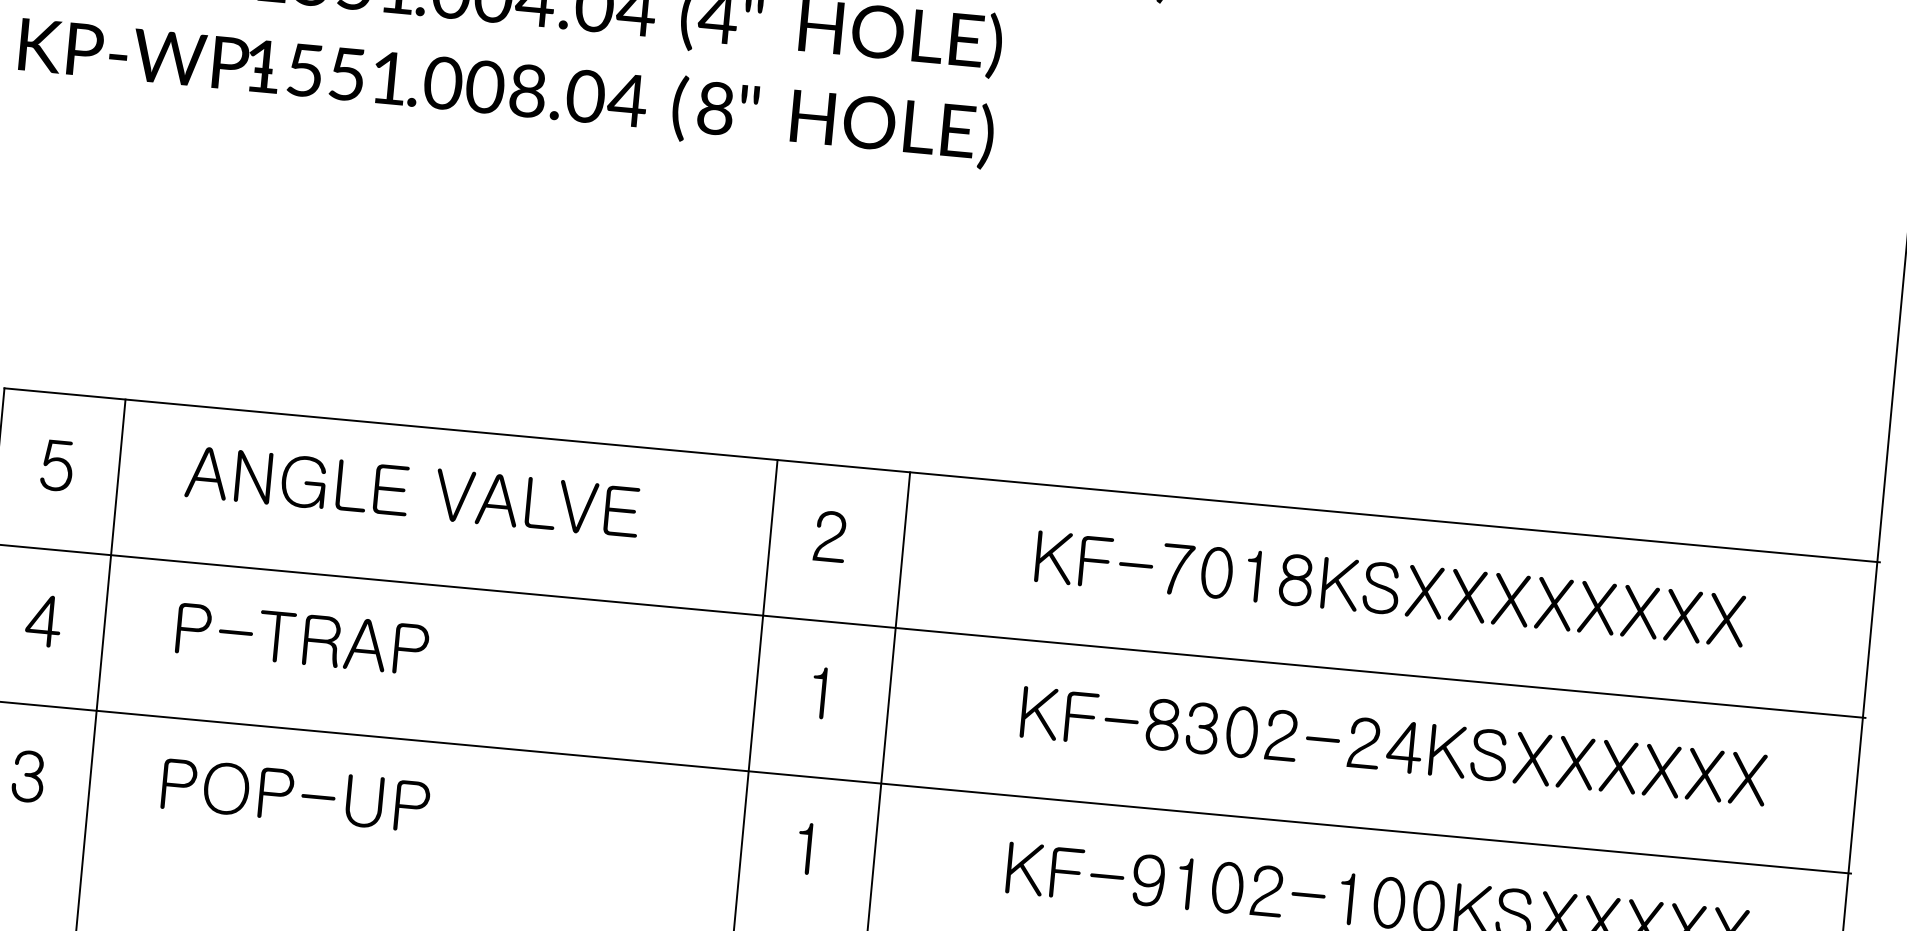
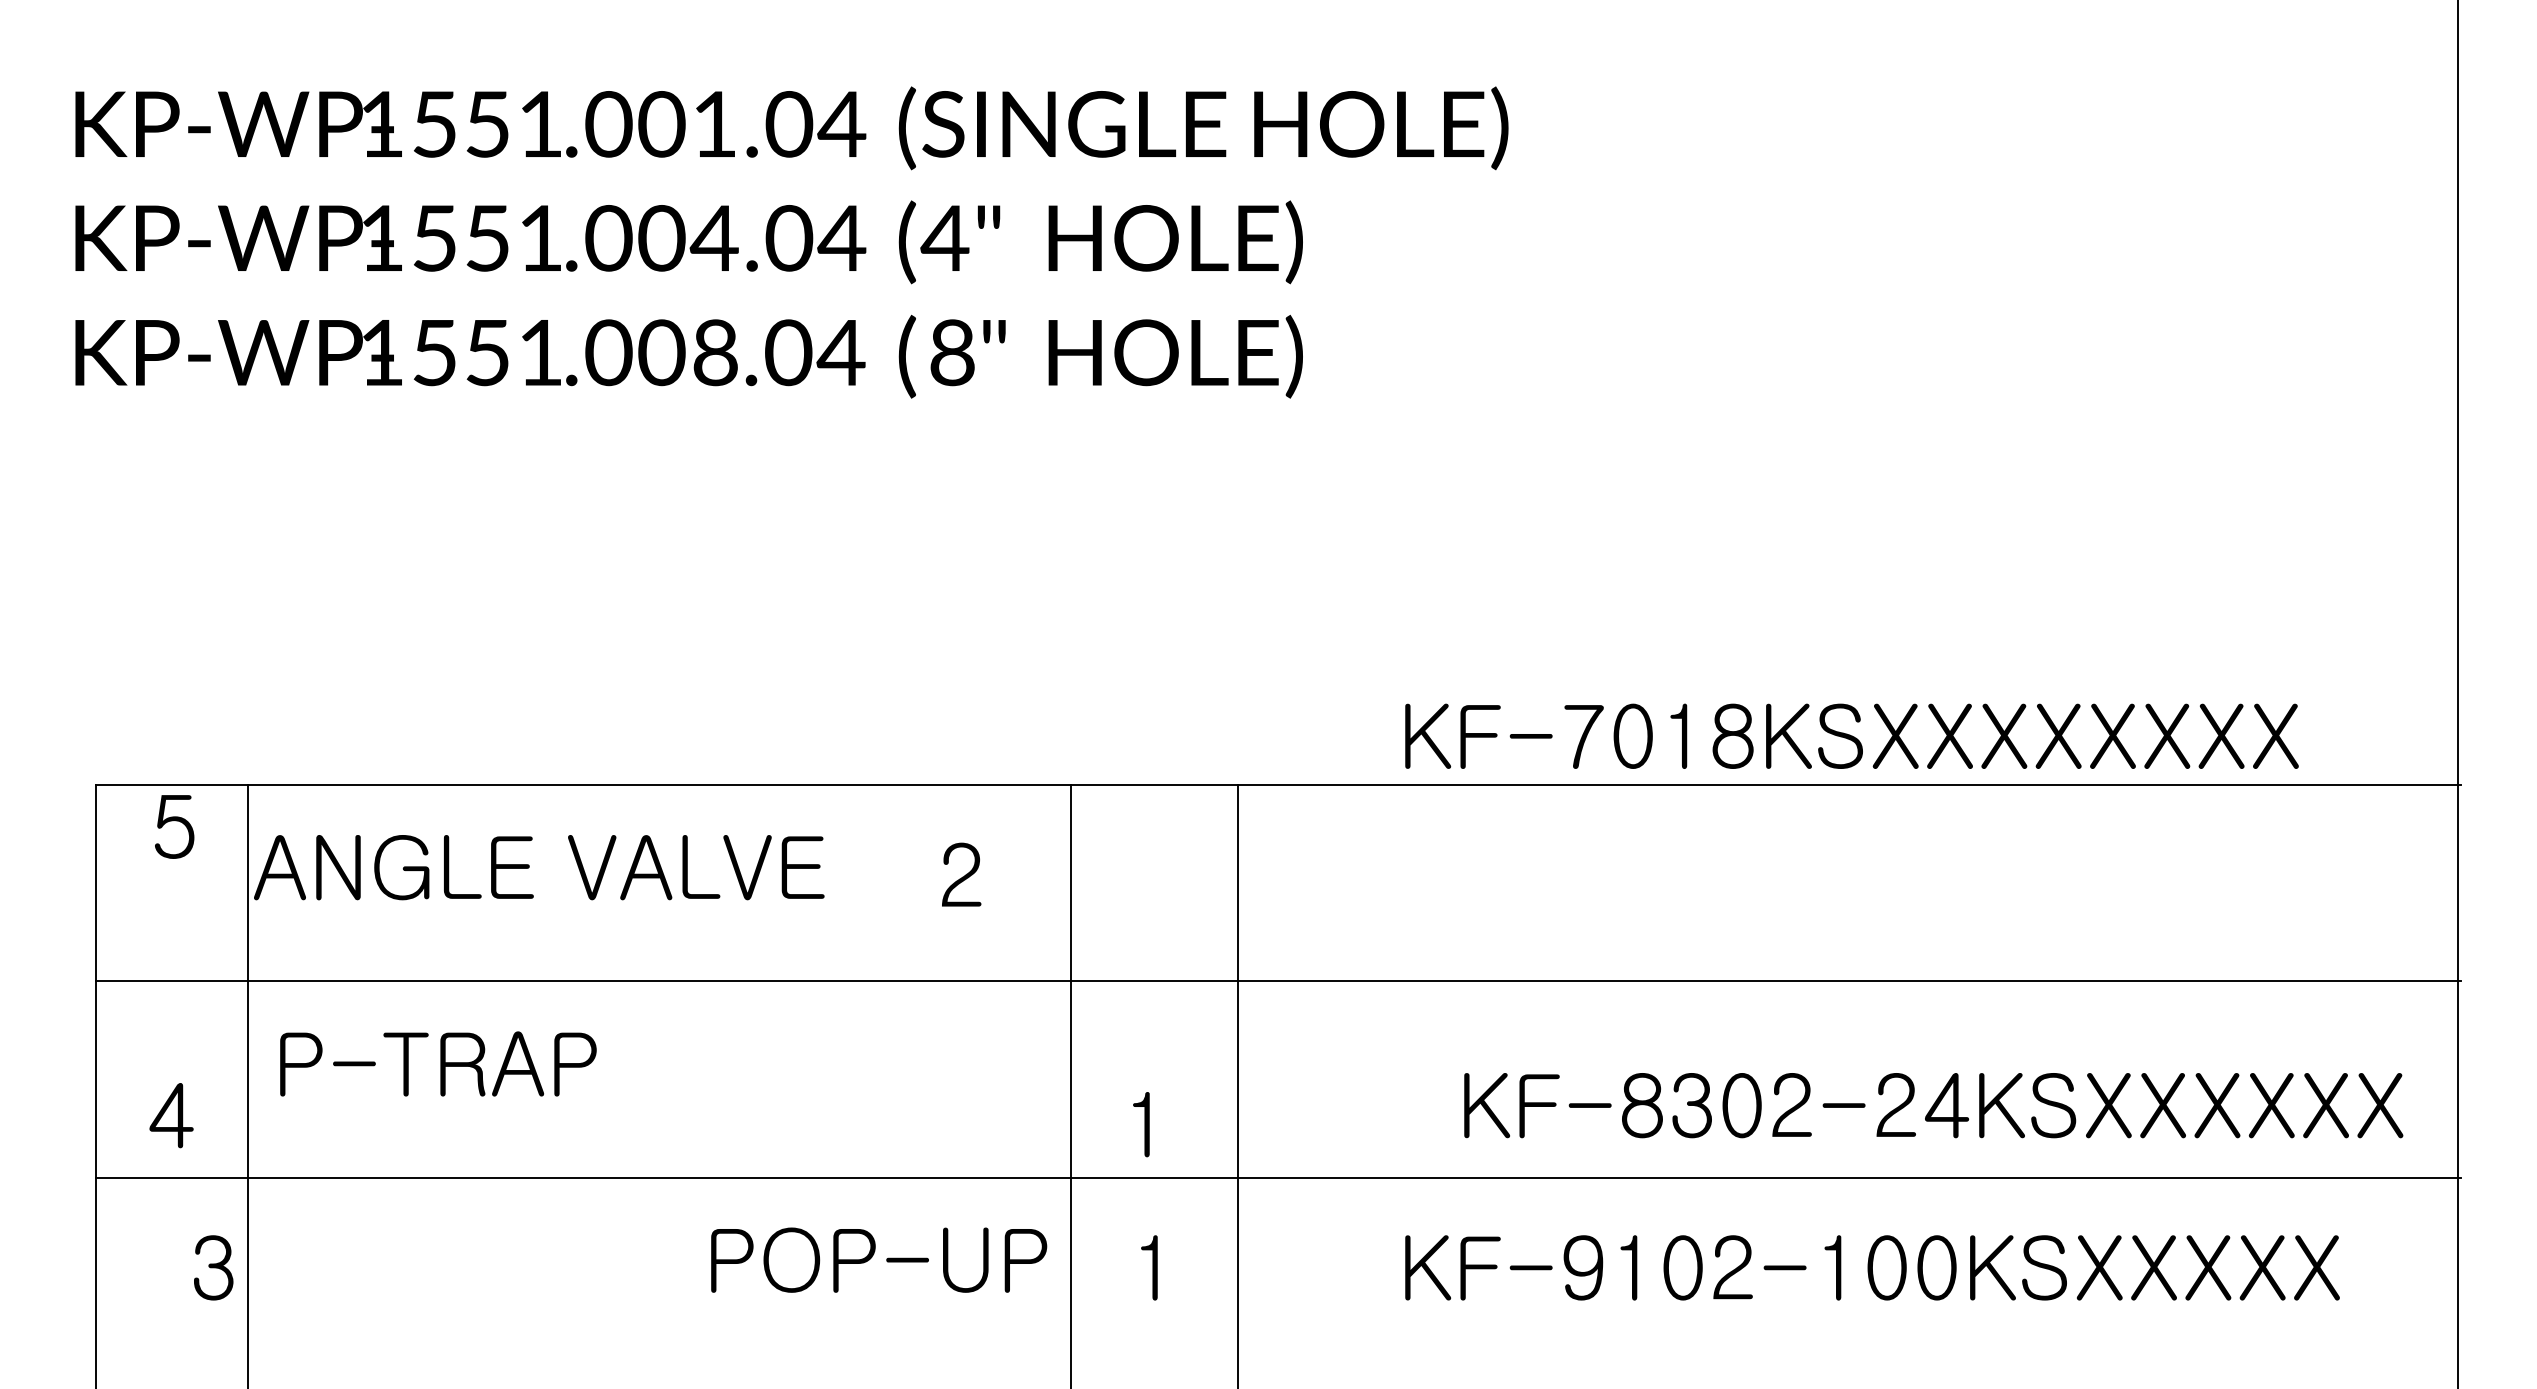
text: (57, 465) -> (174, 826), moved
text: (413, 492) -> (539, 867), moved
text: (830, 536) -> (961, 874), moved
text: (1390, 588) -> (1851, 735), moved
text: (43, 620) -> (171, 1115), moved
text: (302, 638) -> (438, 1063), moved
text: (819, 692) -> (1141, 1124), moved
text: (1393, 746) -> (1933, 1105), moved
text: (28, 776) -> (213, 1267), moved
text: (296, 794) -> (879, 1259), moved

